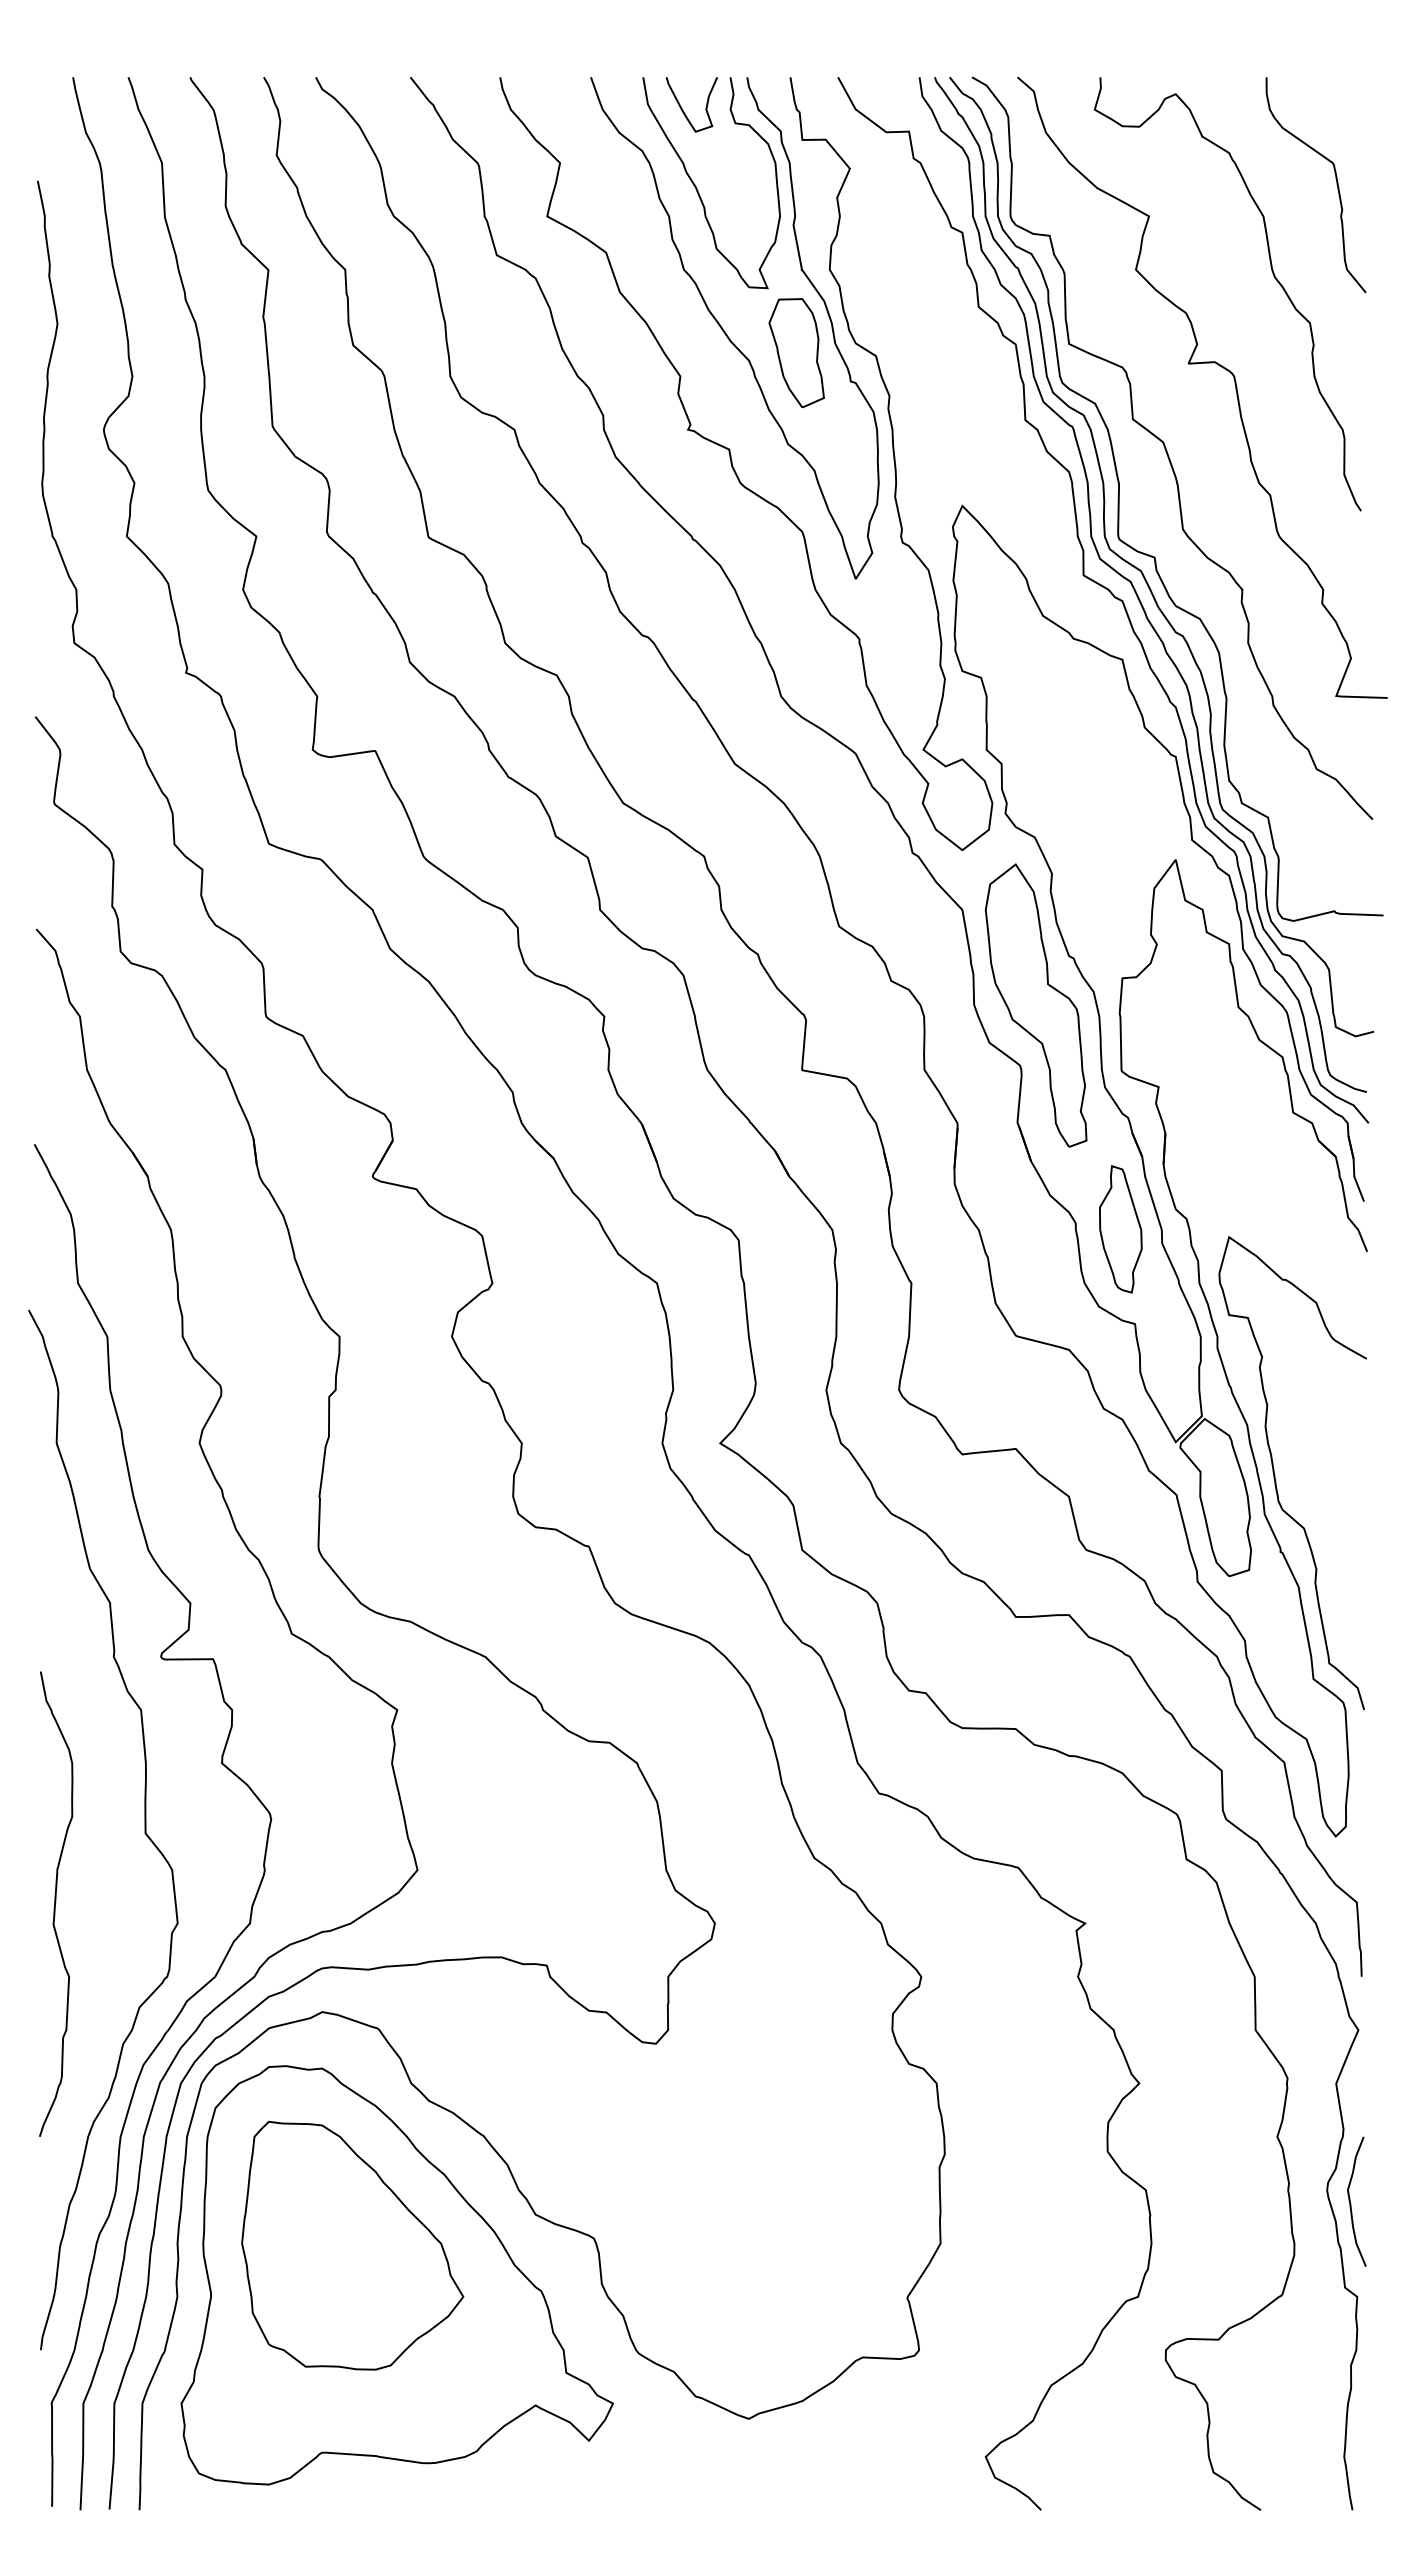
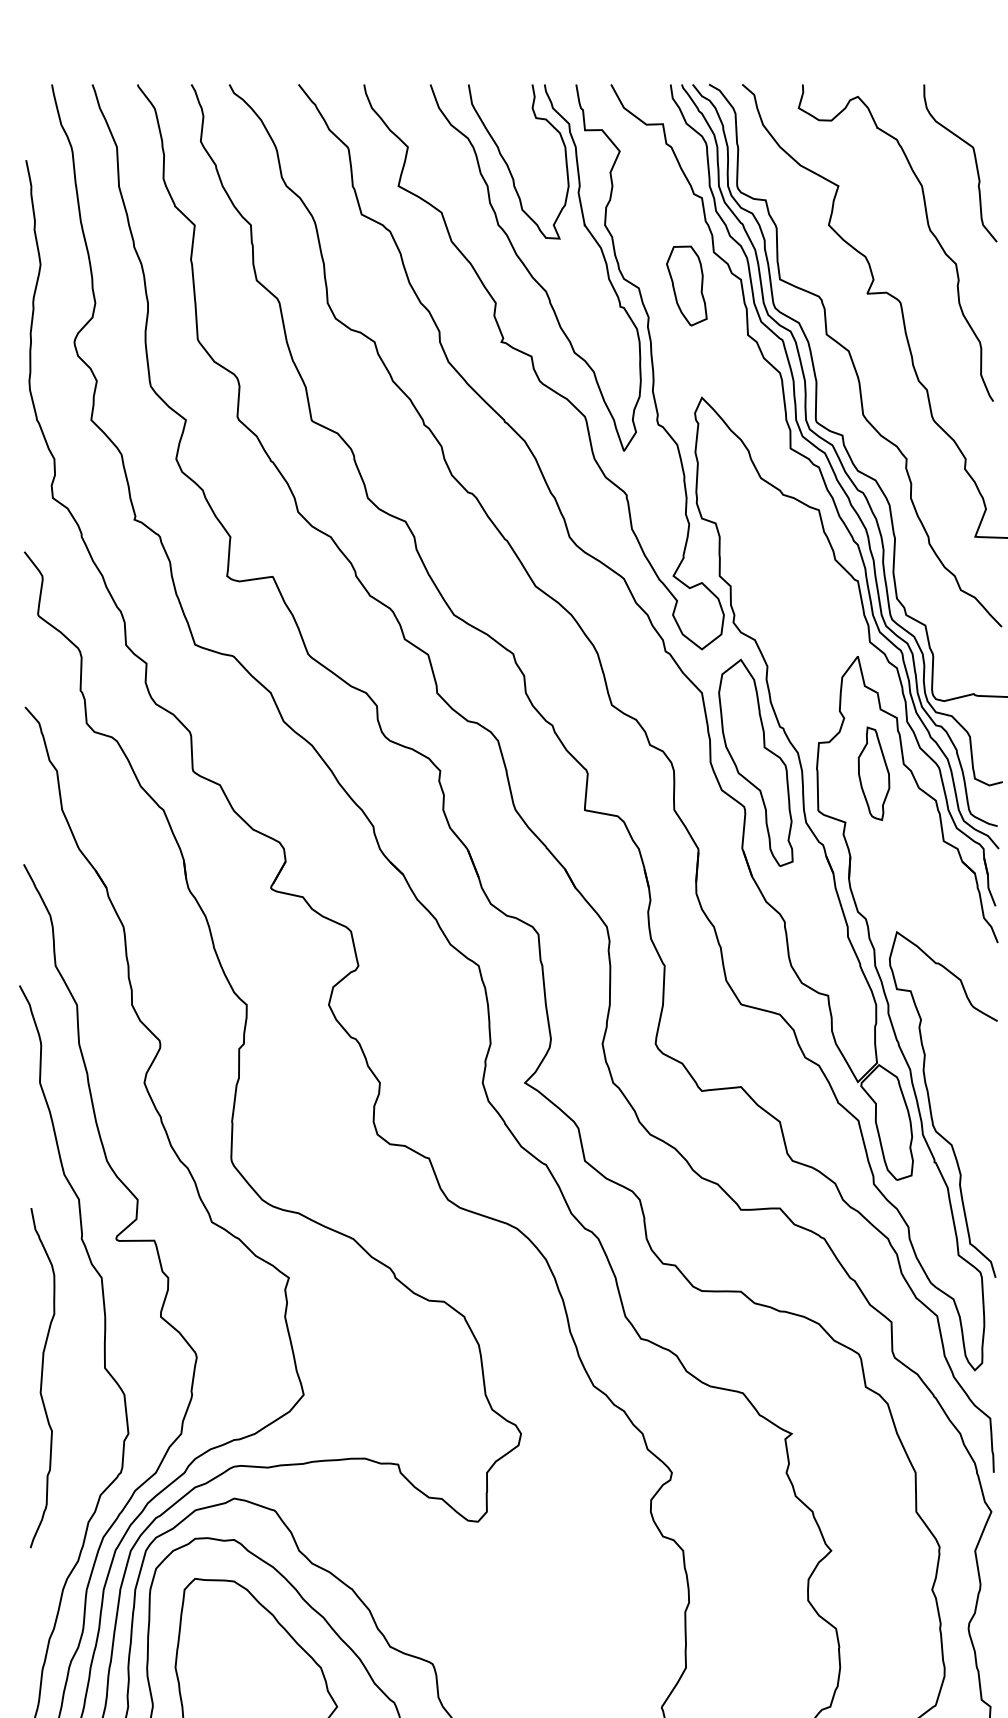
curve: (682, 108) -> (497, 107), removed
part: (796, 353) -> (686, 286), moved
part: (1120, 1229) -> (873, 773), moved
curve: (56, 1902) -> (42, 1376), moved
curve: (1351, 2203) -> (986, 1638), removed

